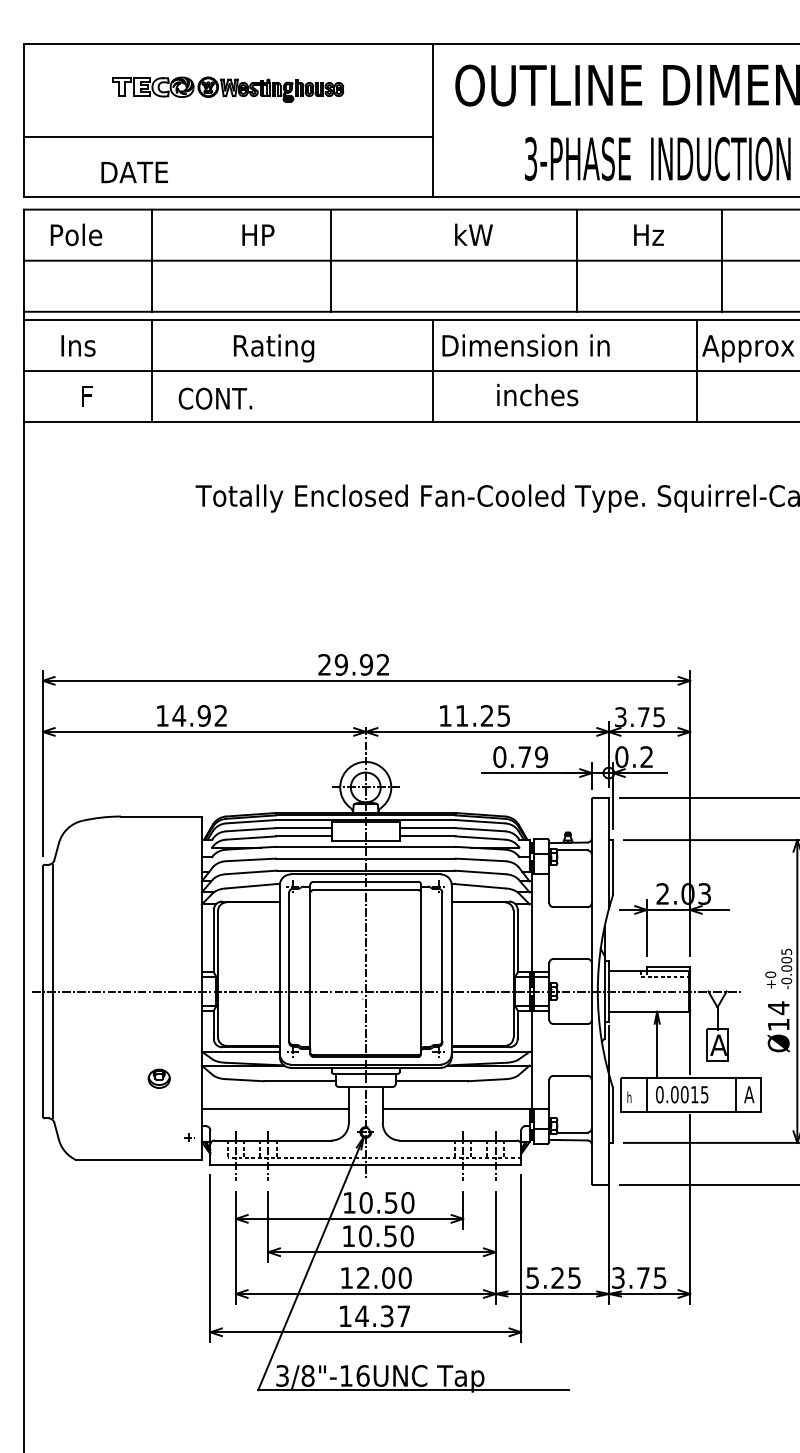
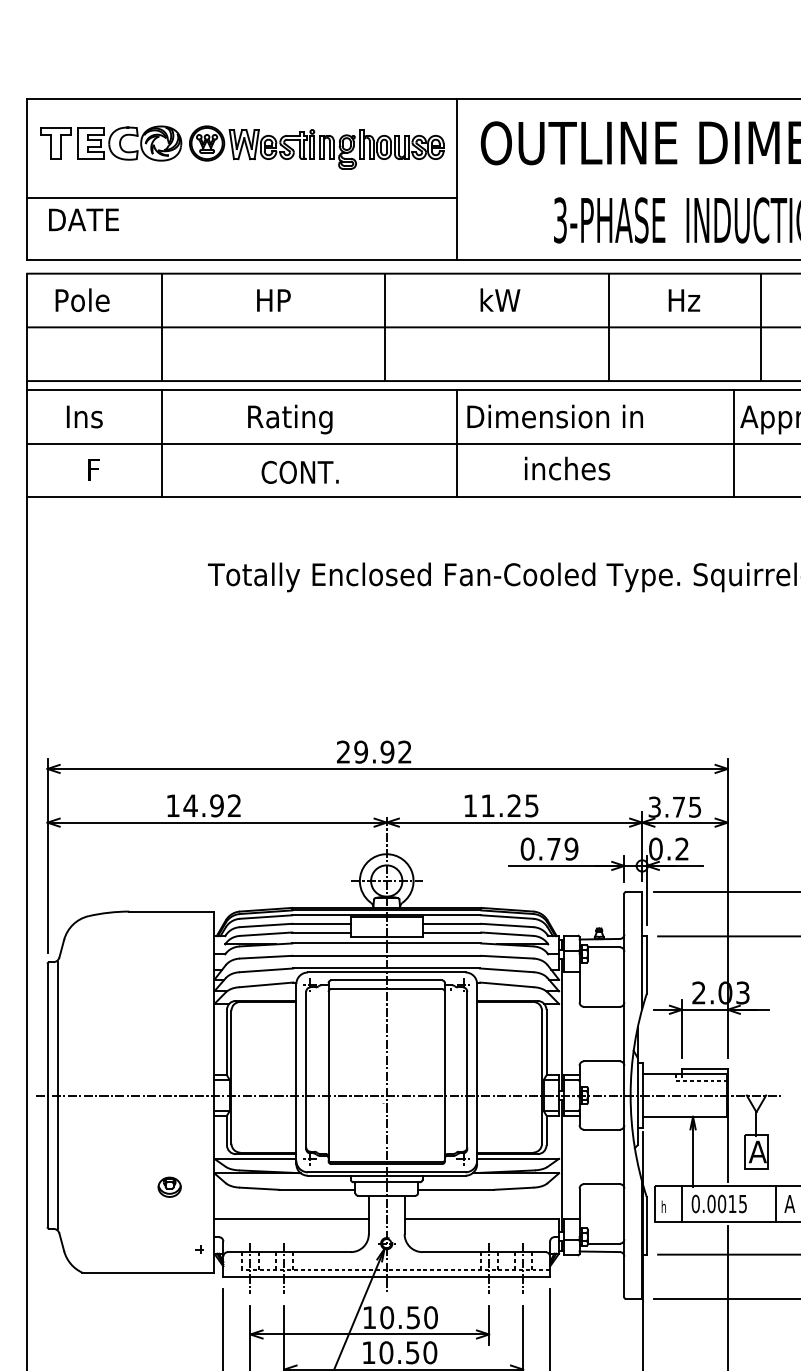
part: (228, 89) -> (242, 147), size x1.67
text: (134, 172) -> (83, 219), moved
line: (330, 260) -> (385, 327), moved
text: (215, 398) -> (300, 472), moved

